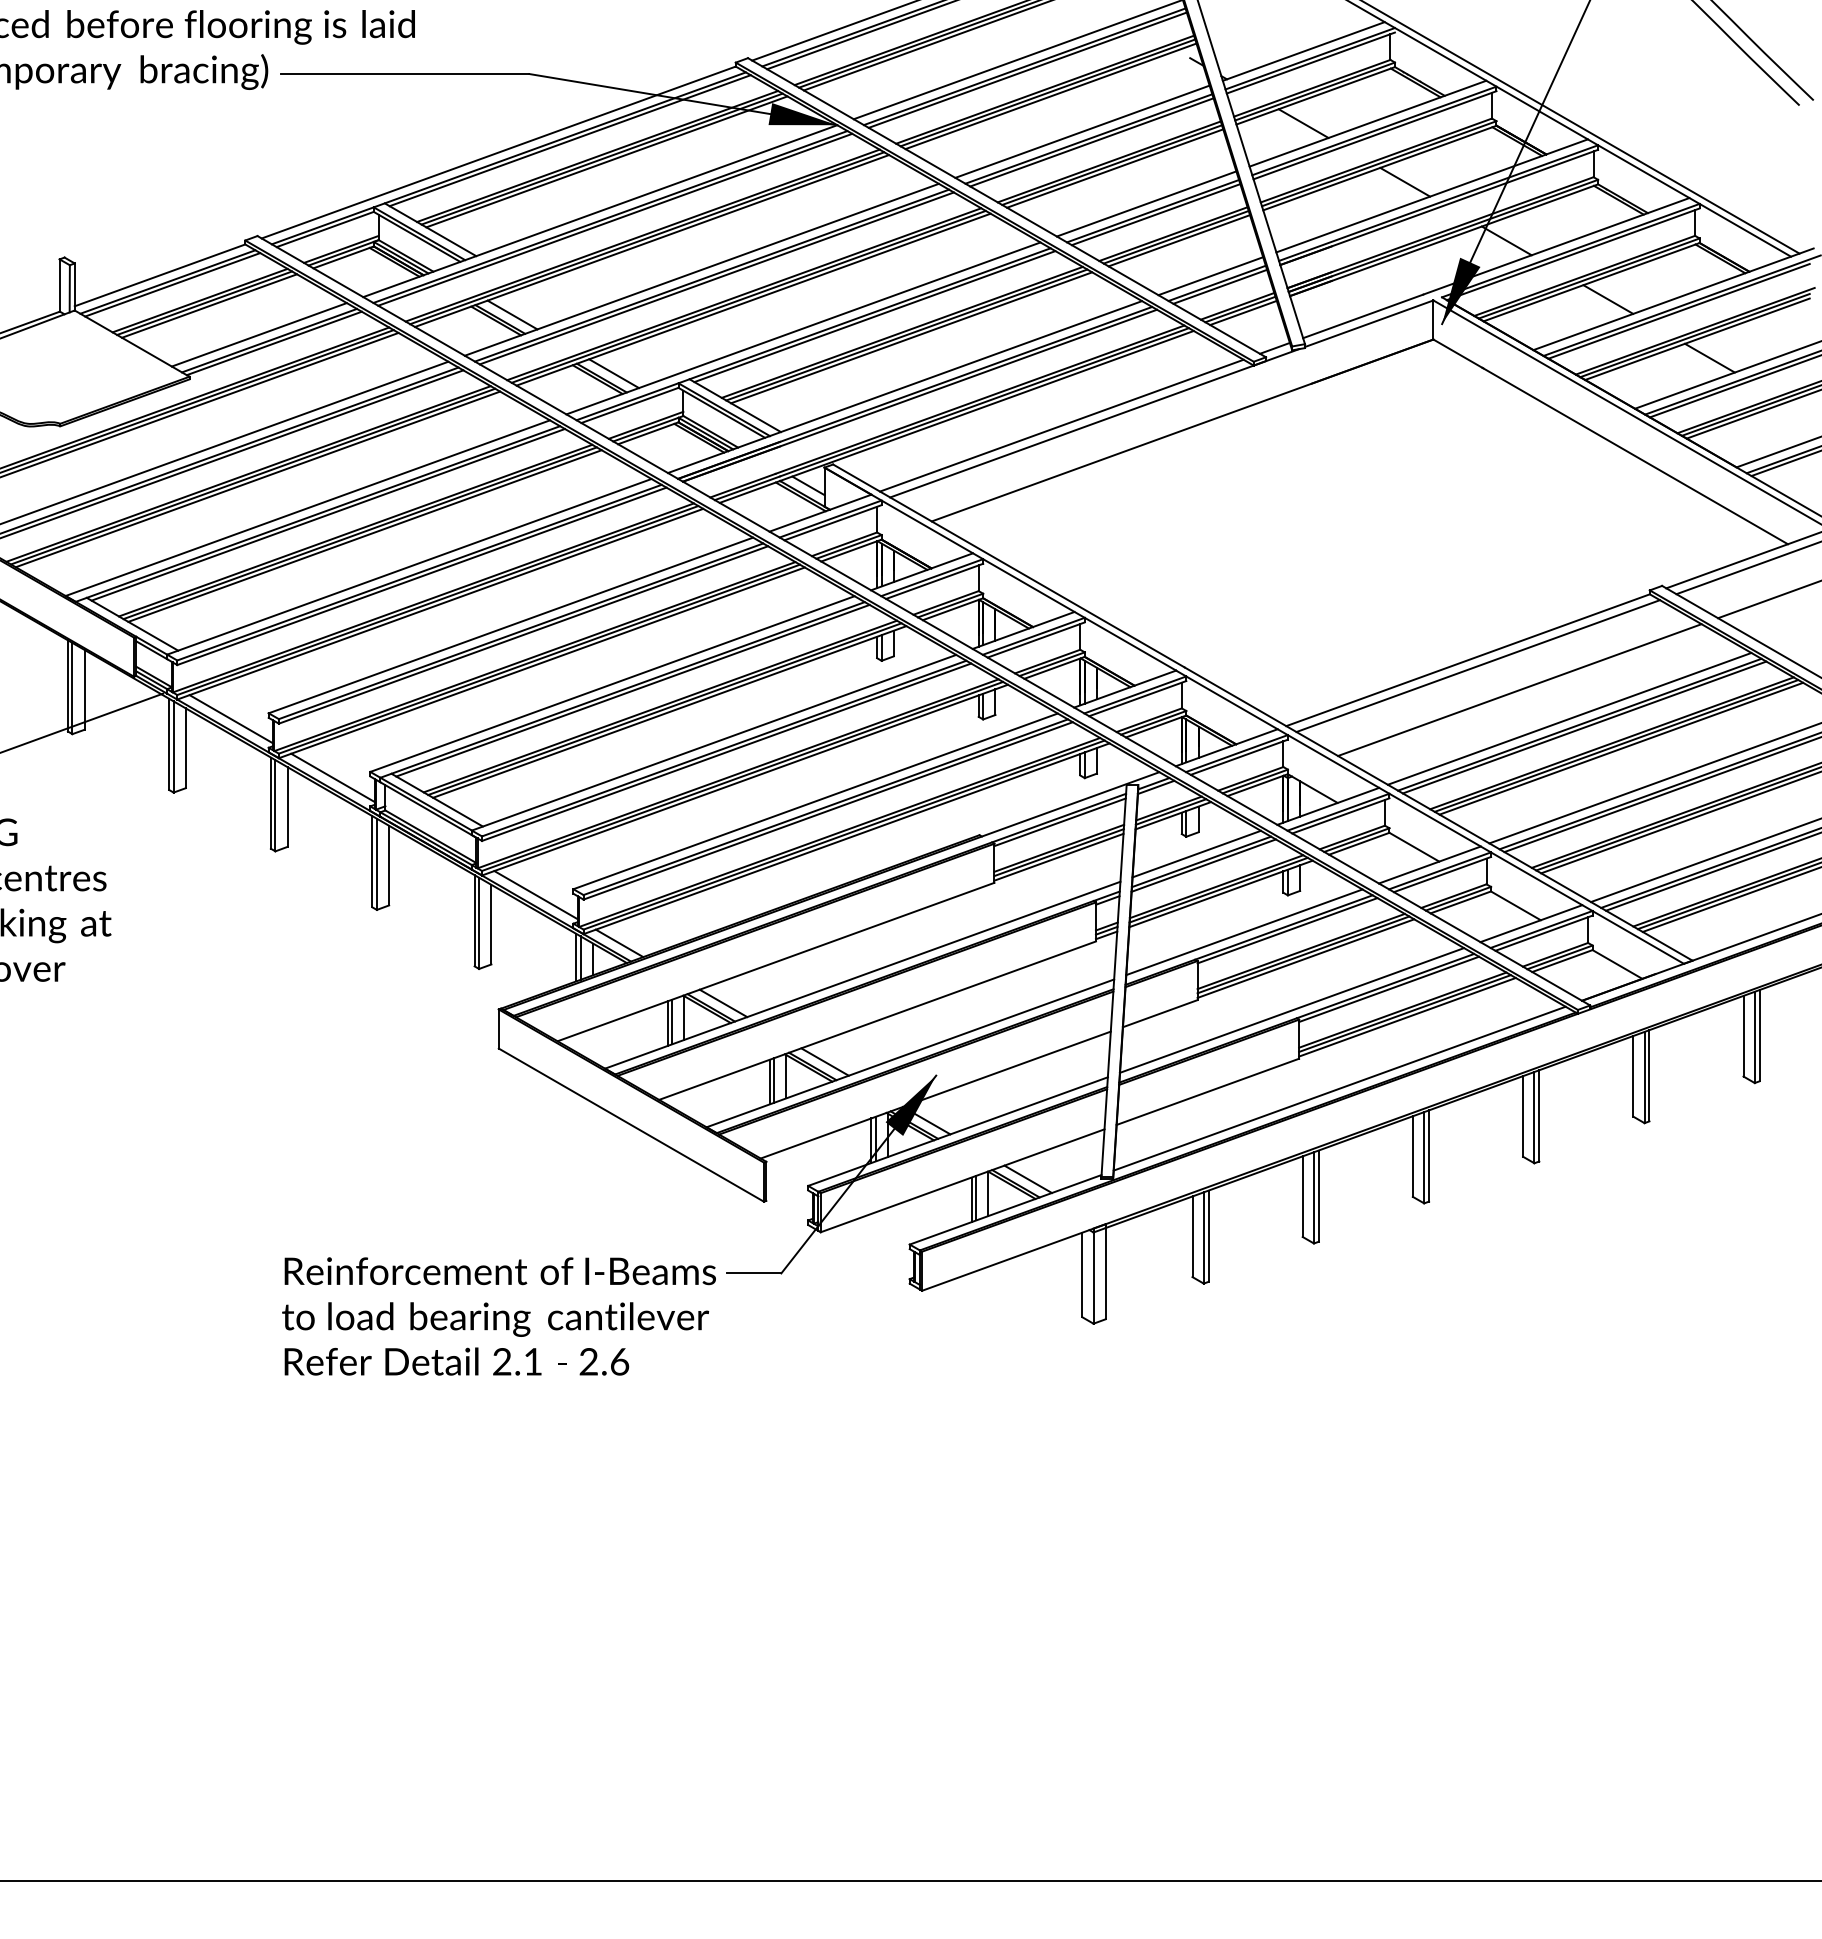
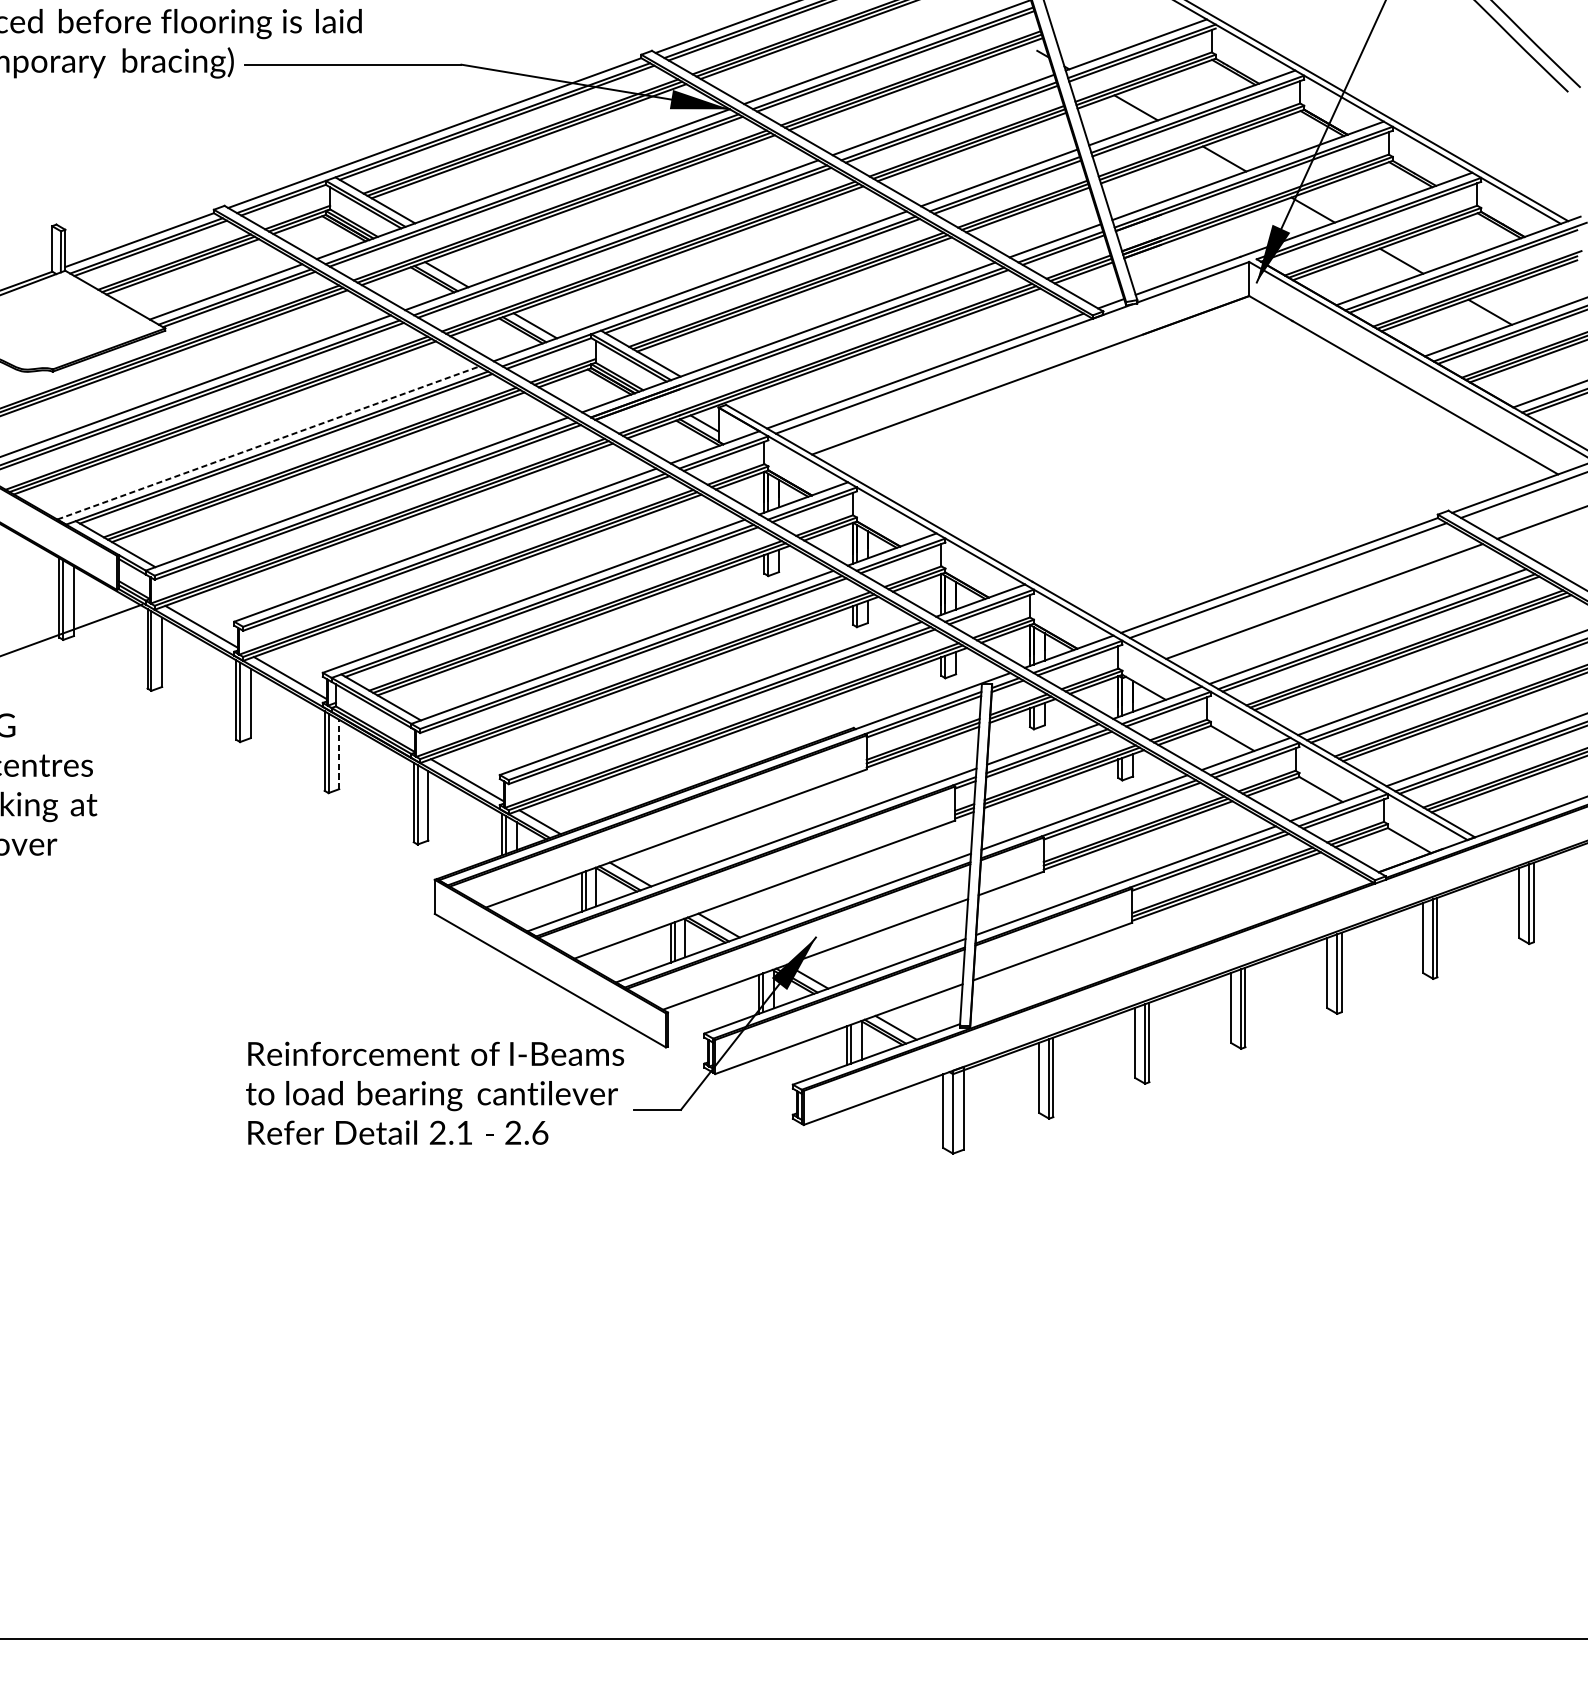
line: (307, 508) -> (268, 443), solid -> dashed
line: (389, 865) -> (339, 754), solid -> dashed
line: (1339, 1088) -> (1167, 948), removed
text: (498, 1316) -> (434, 1093), moved

